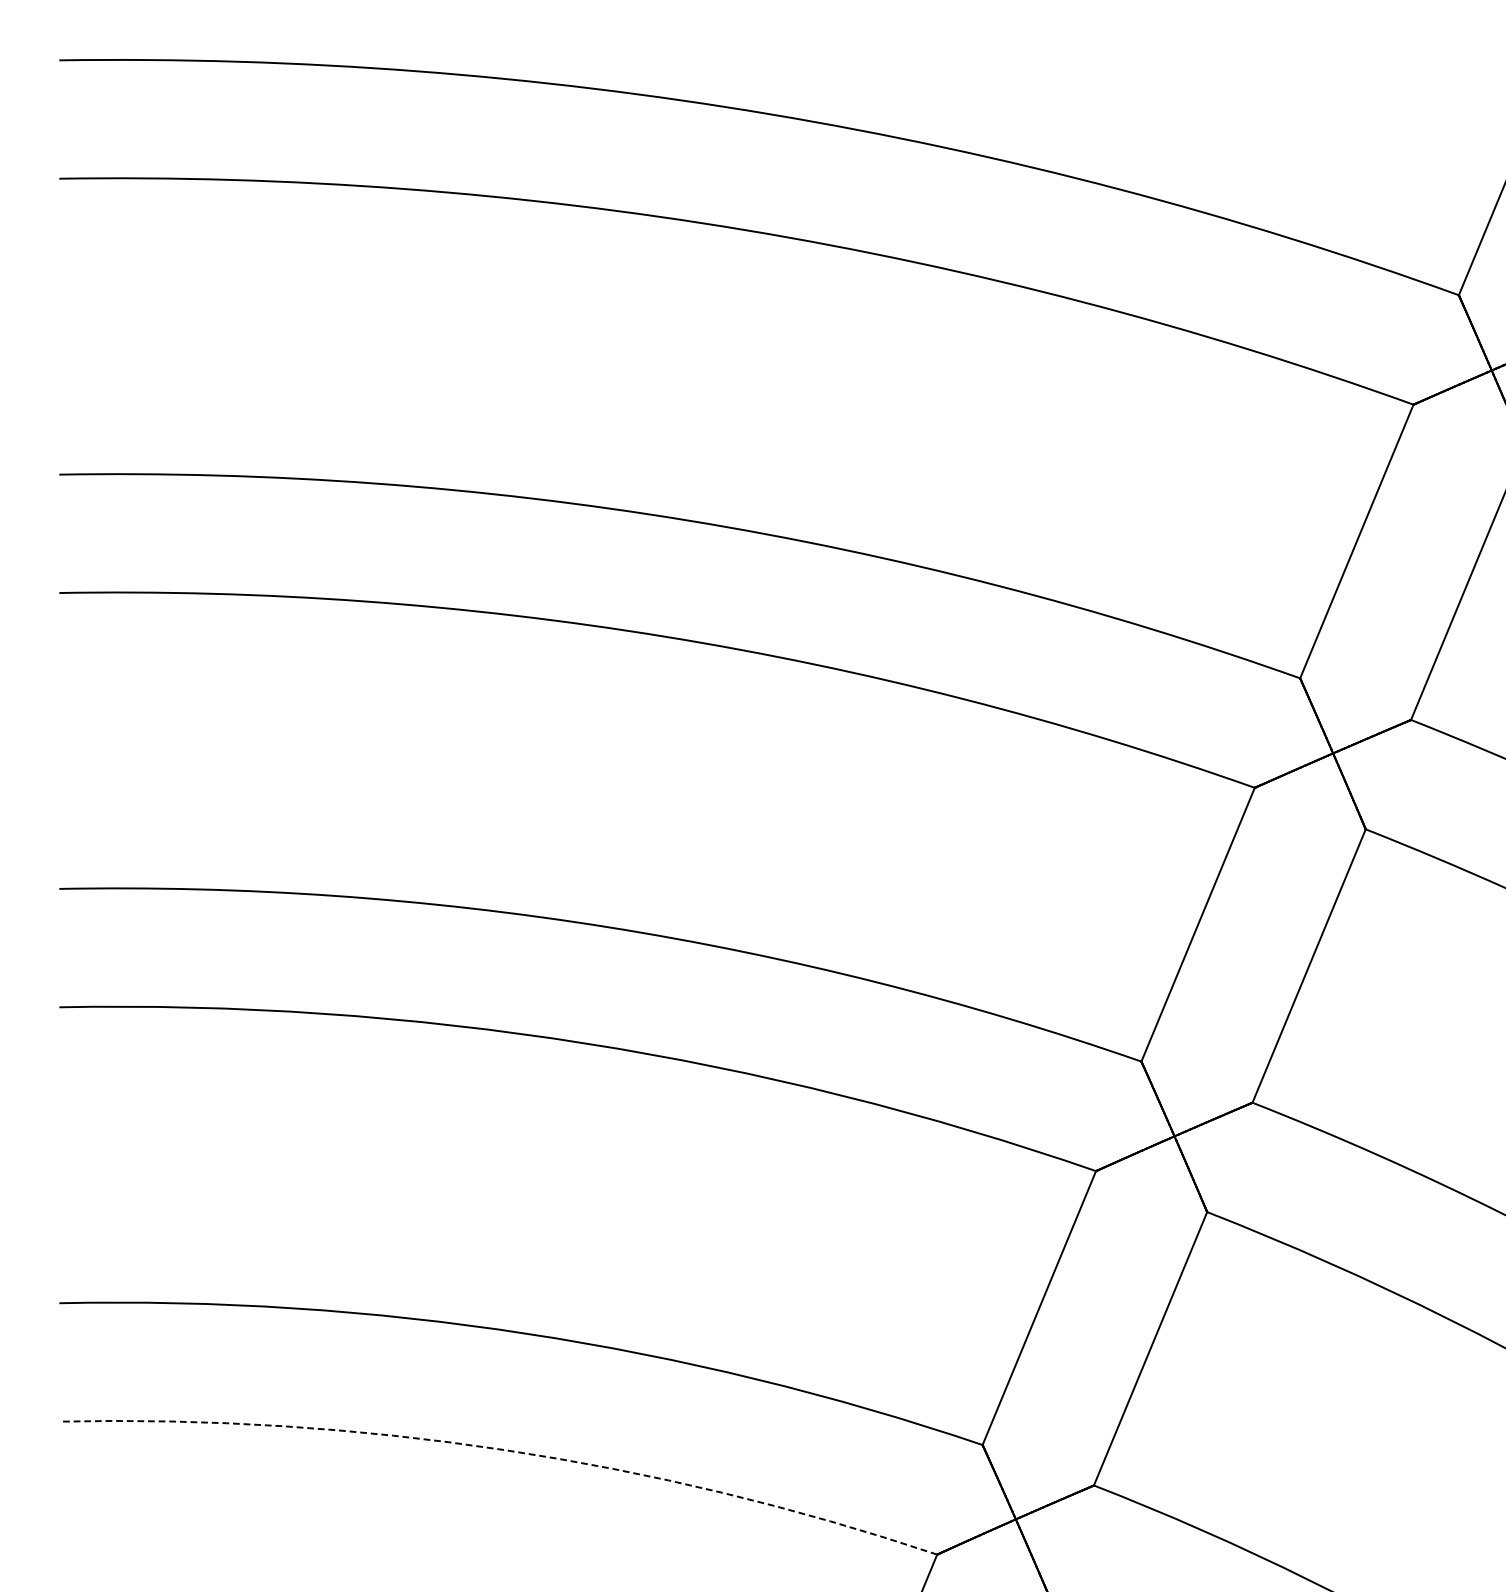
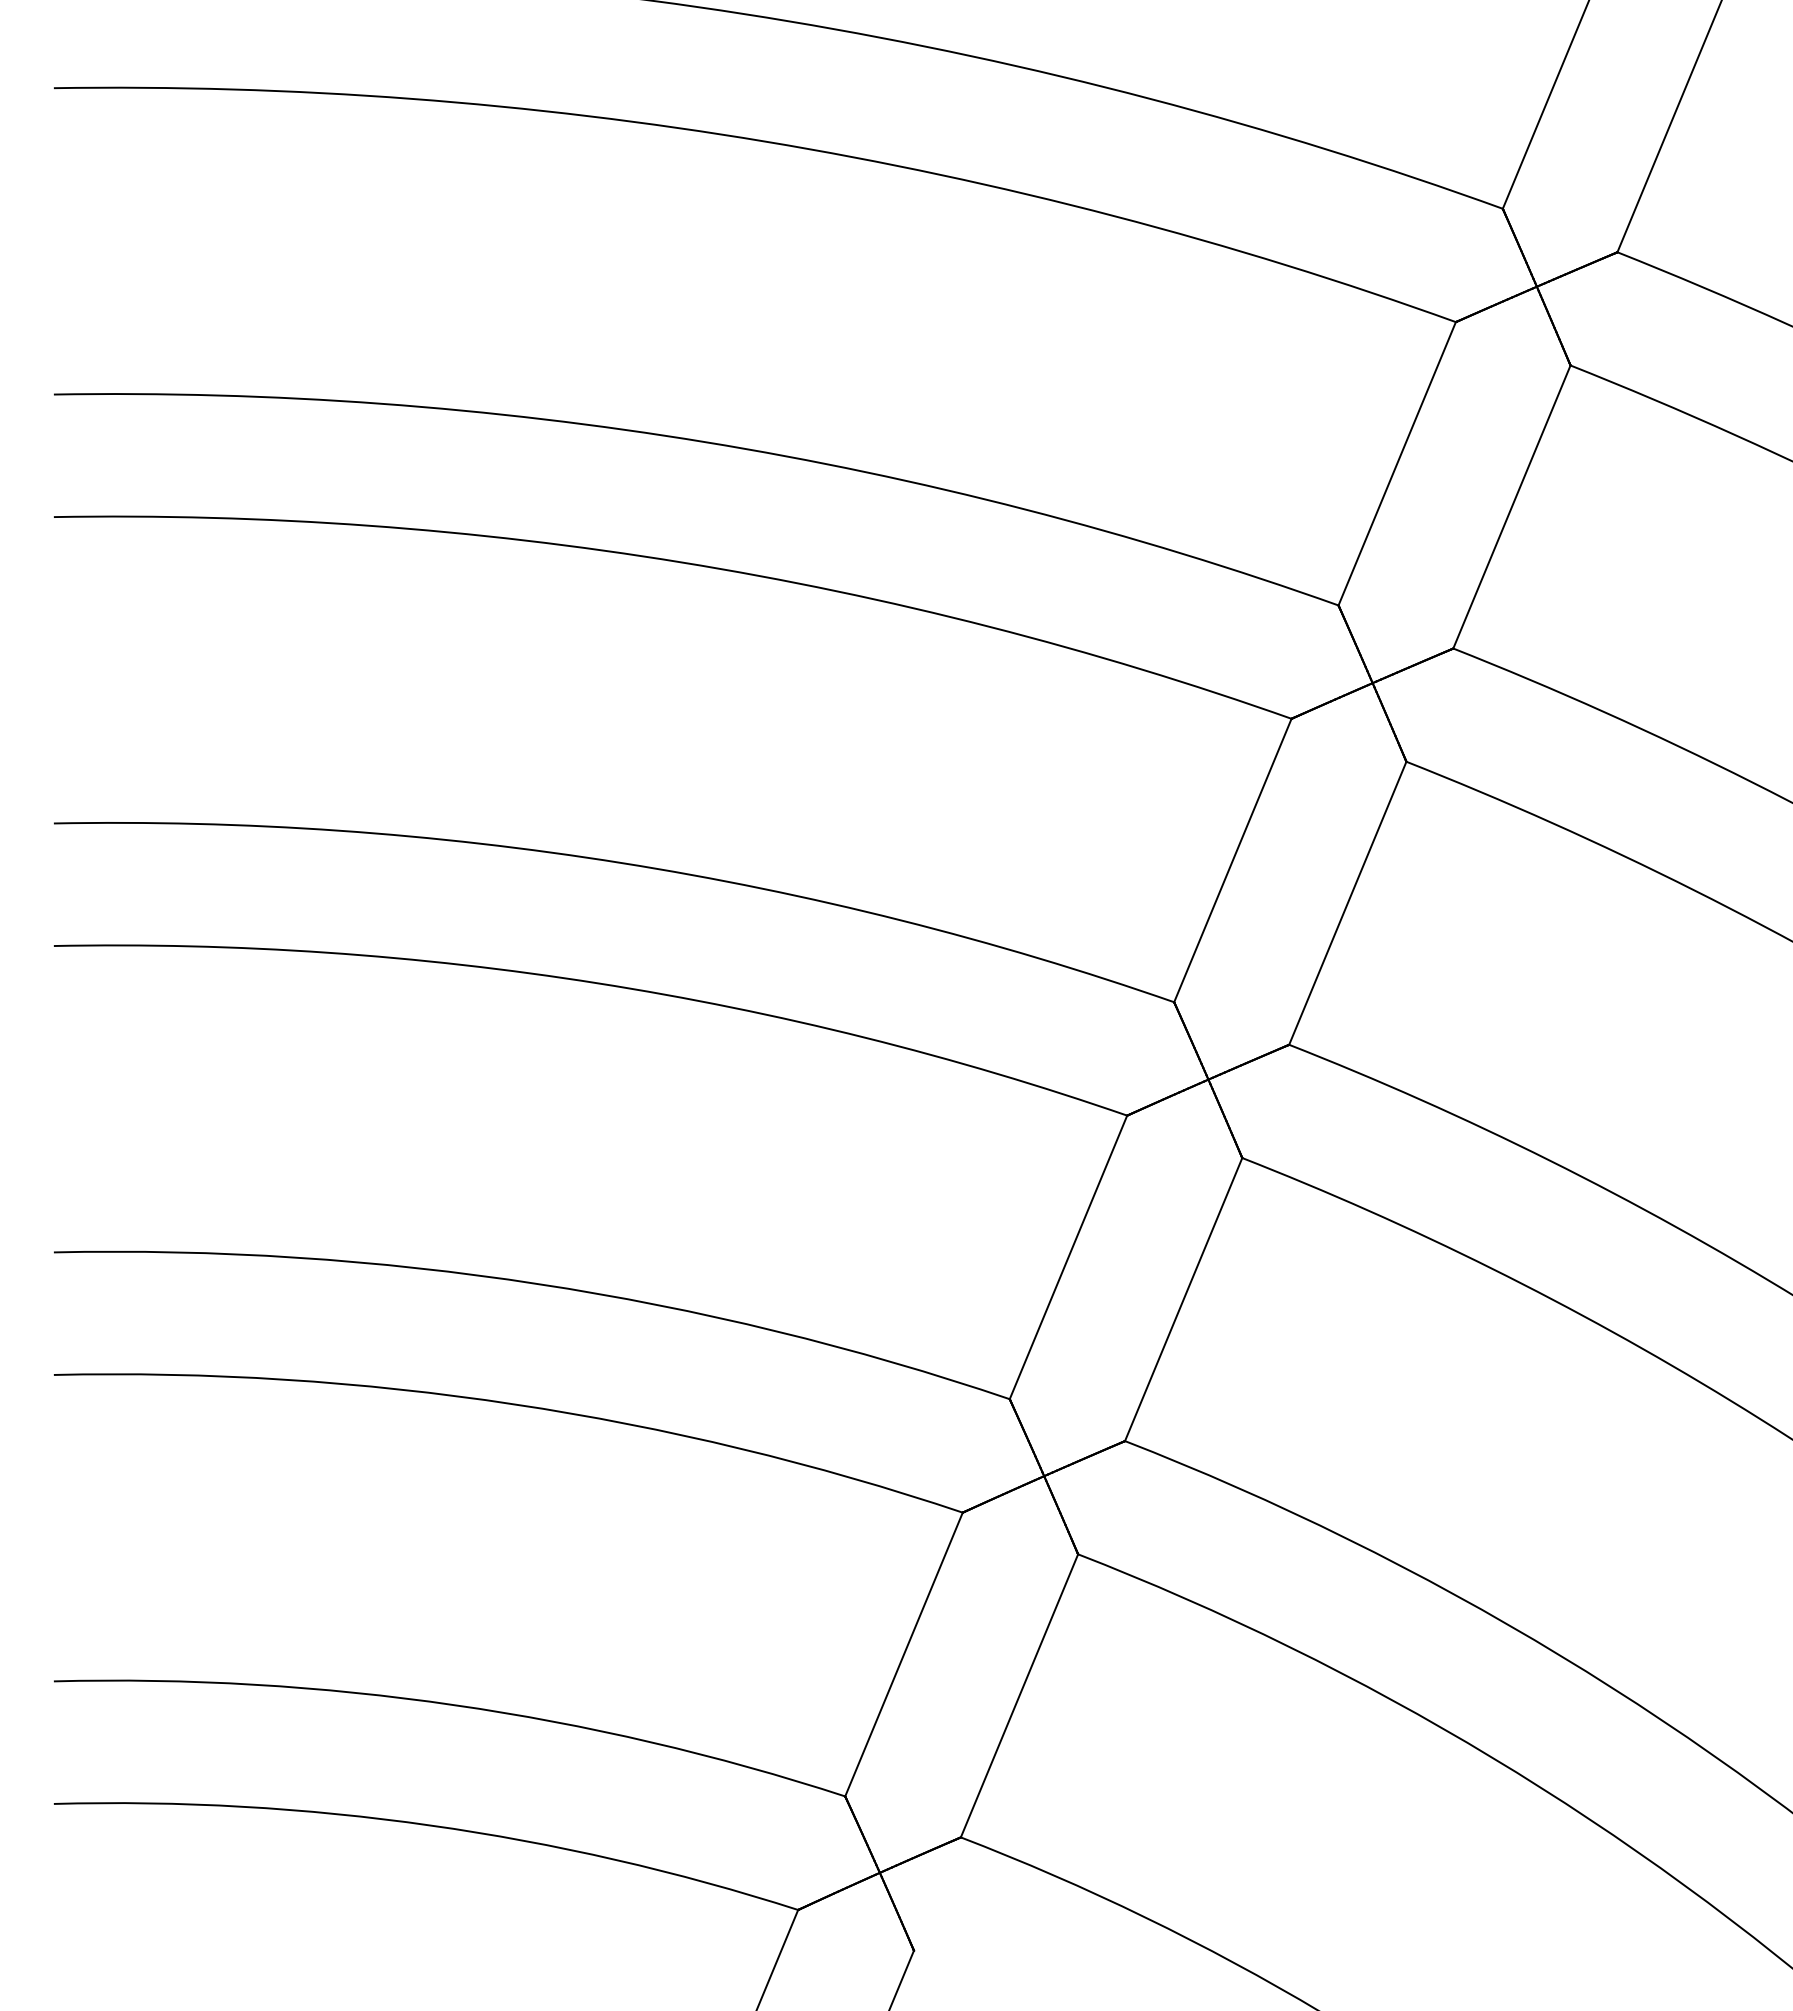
arc: (504, 1450) -> (514, 1404), dashed -> solid

